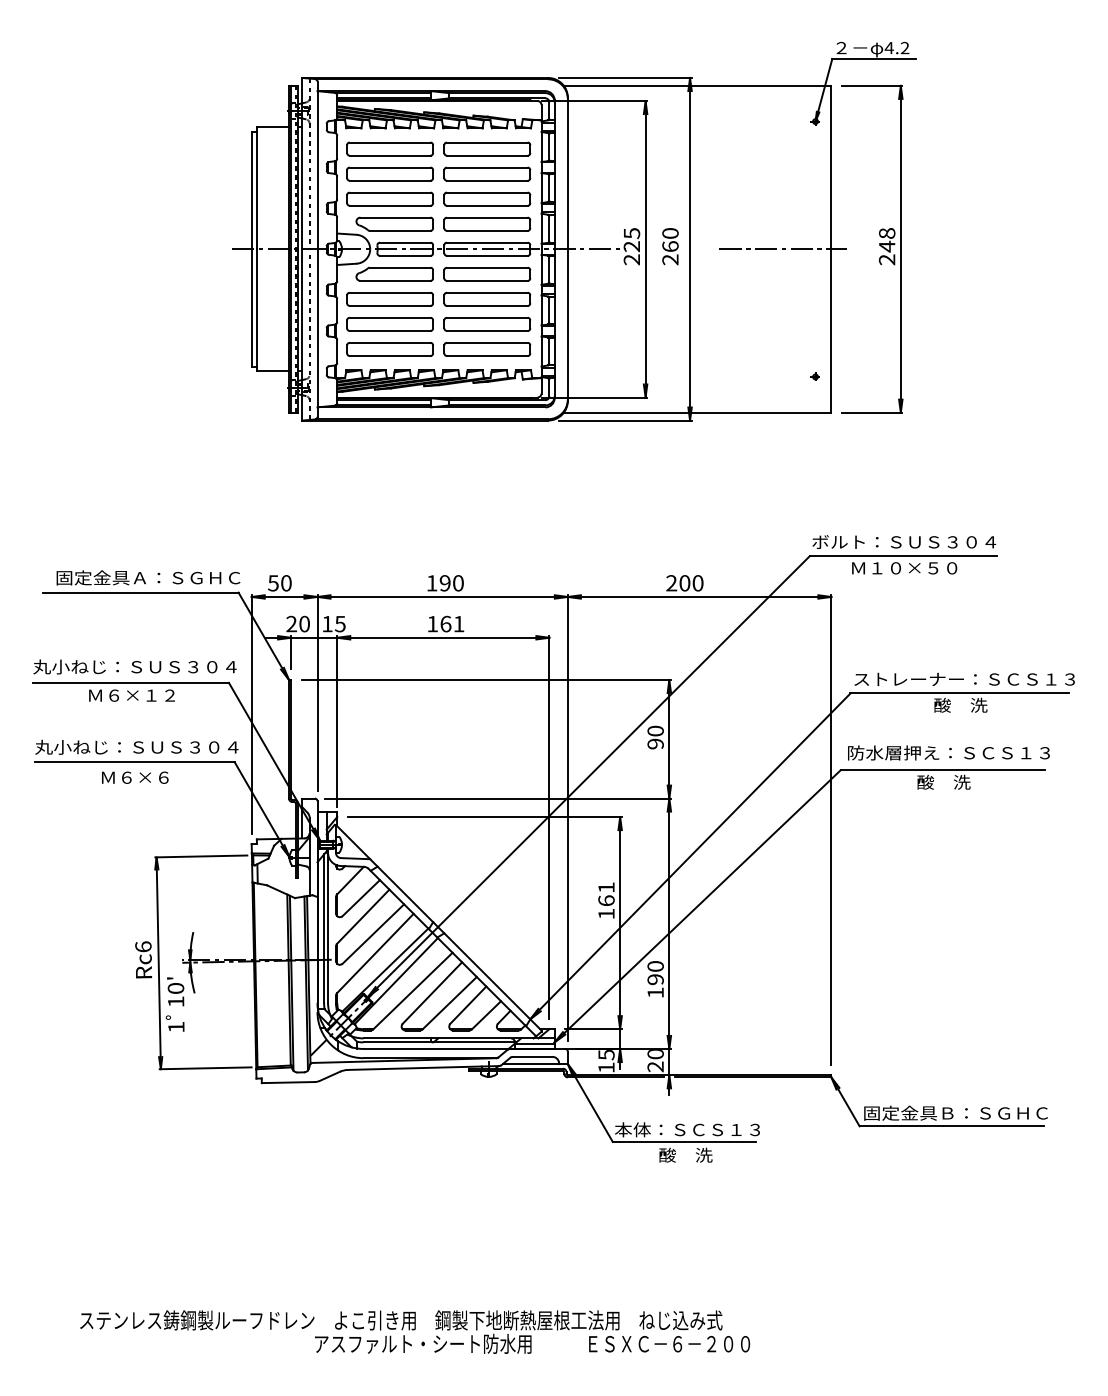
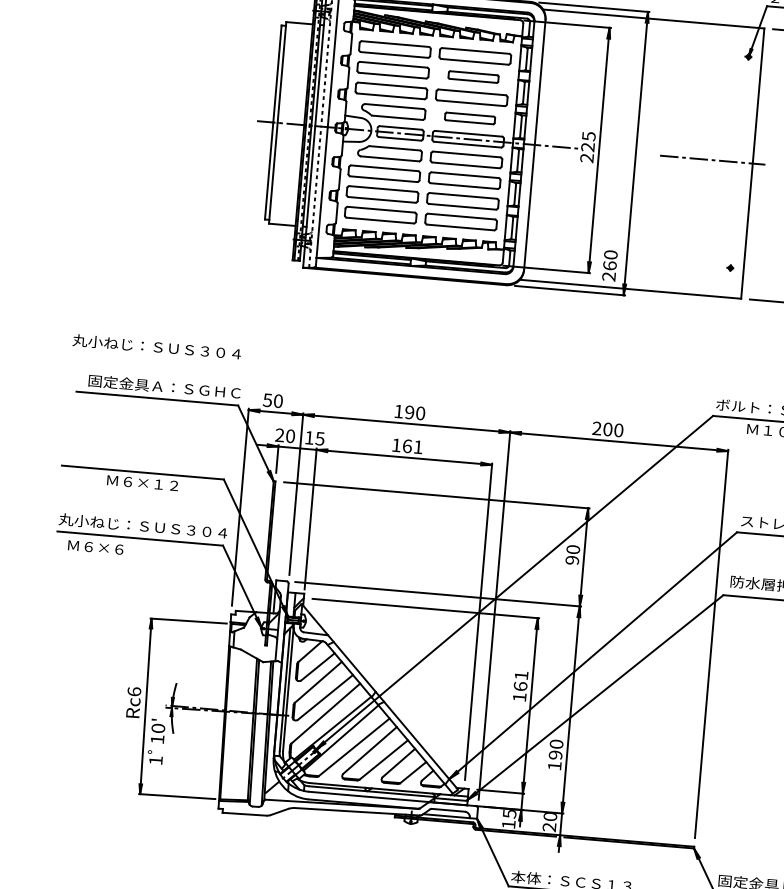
part: (487, 173) -> (473, 76), size x0.7
part: (487, 223) -> (470, 117), size x0.7
text: (670, 246) -> (609, 265), moved
text: (134, 666) -> (156, 346), moved
text: (135, 777) -> (96, 547), moved

